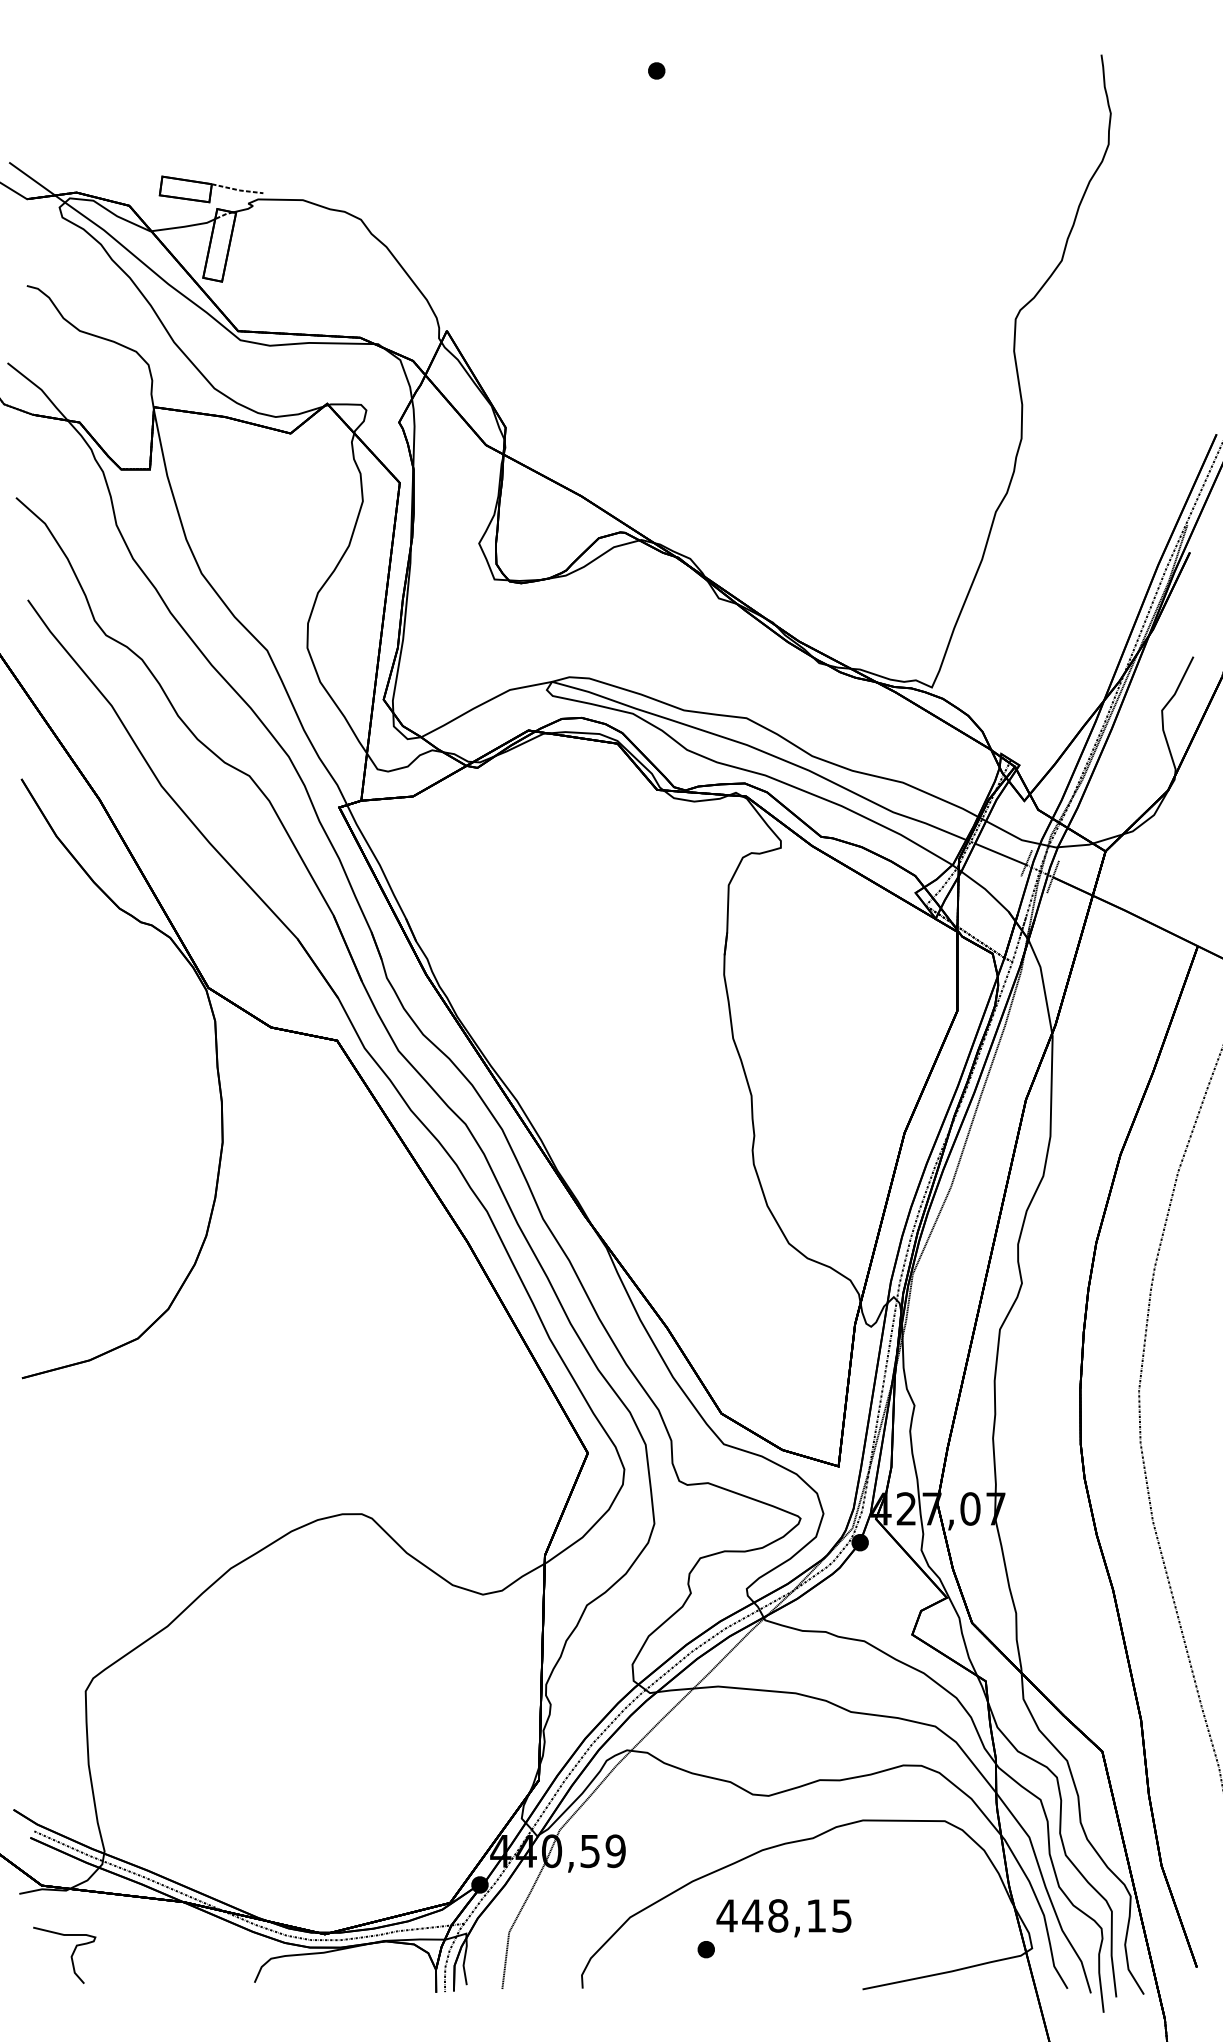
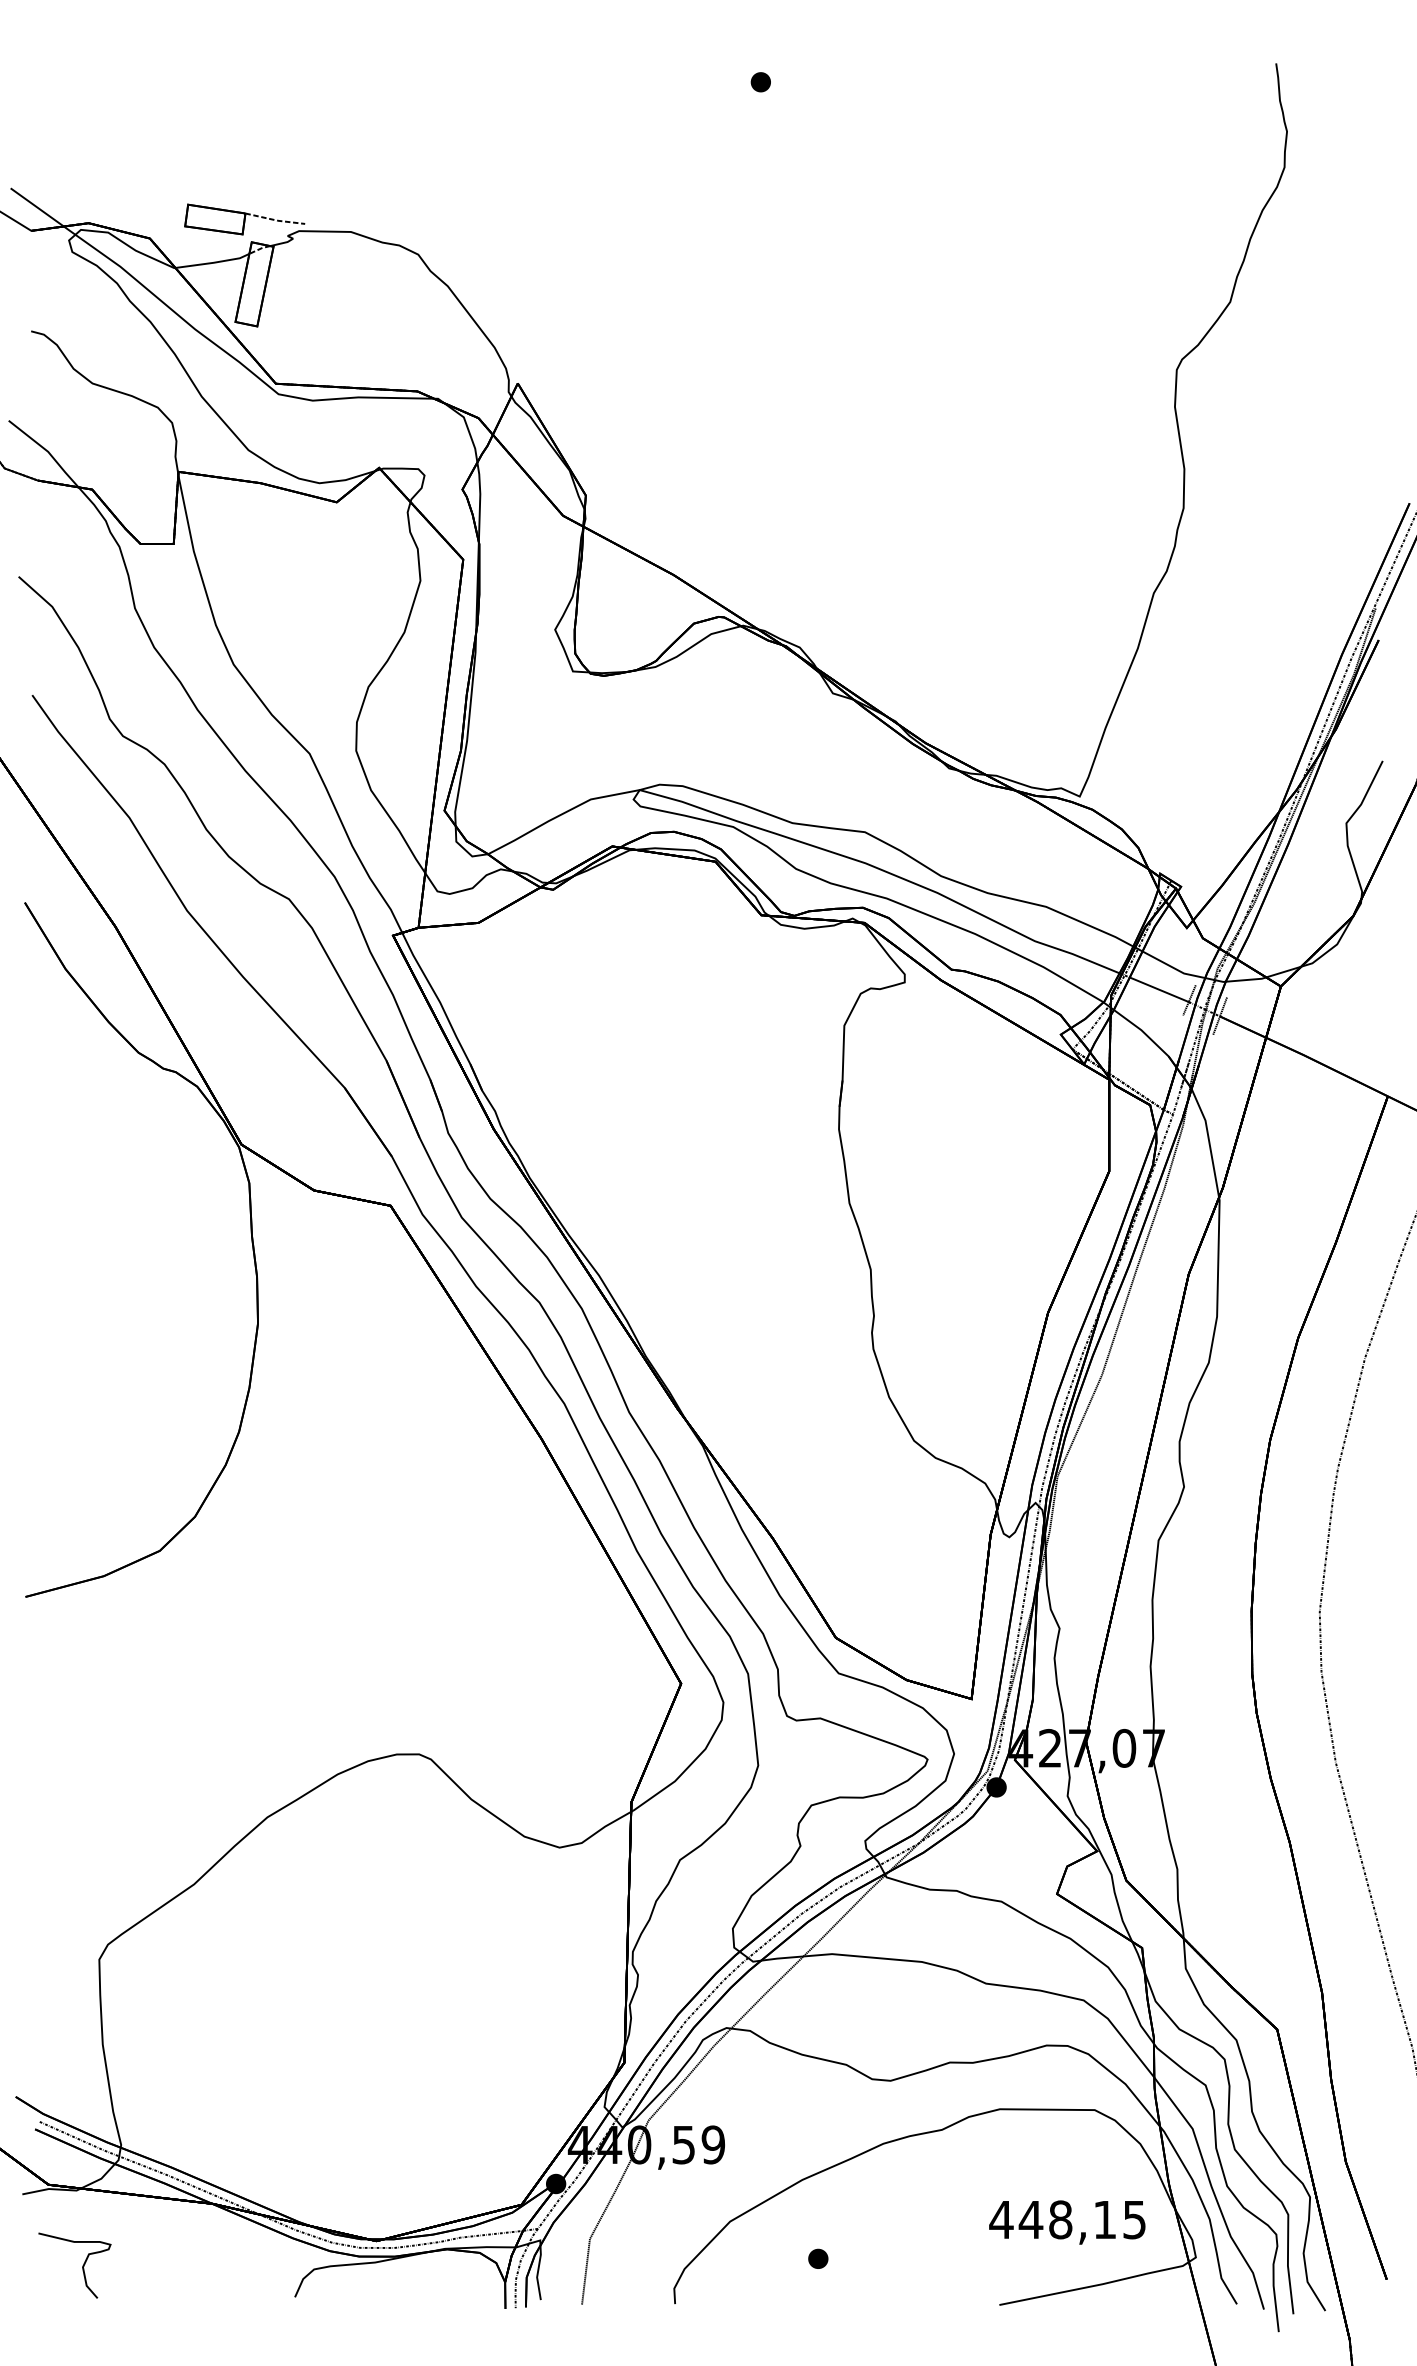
text: (784, 1918) -> (1067, 2222), moved

